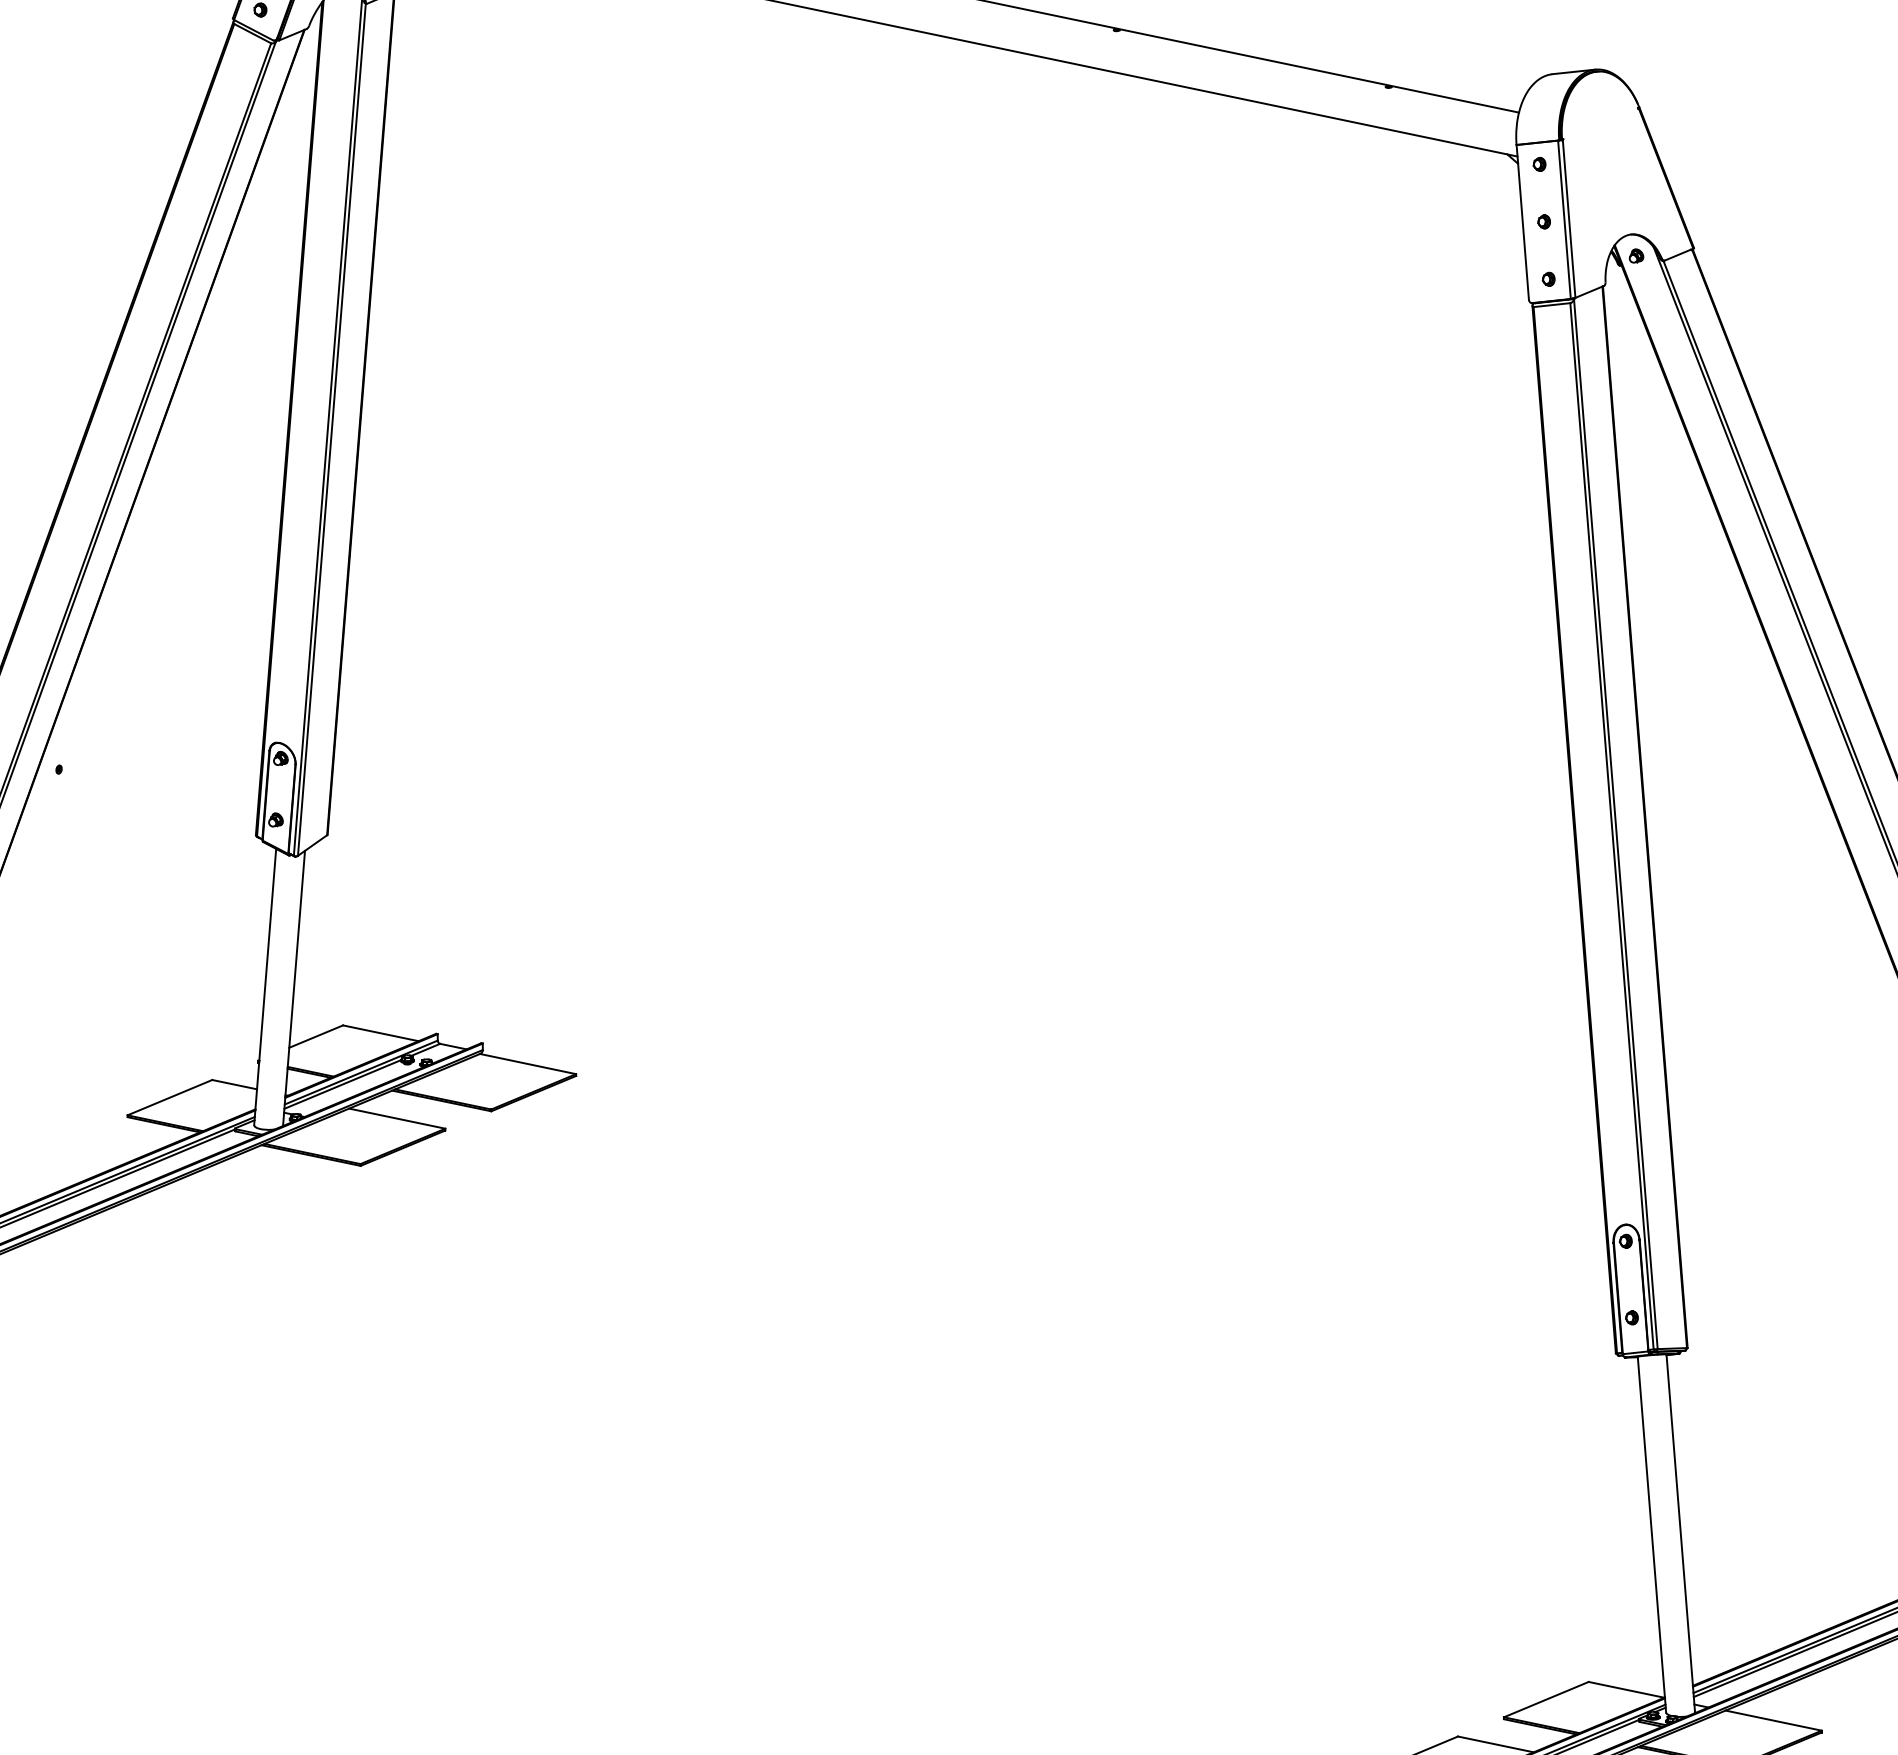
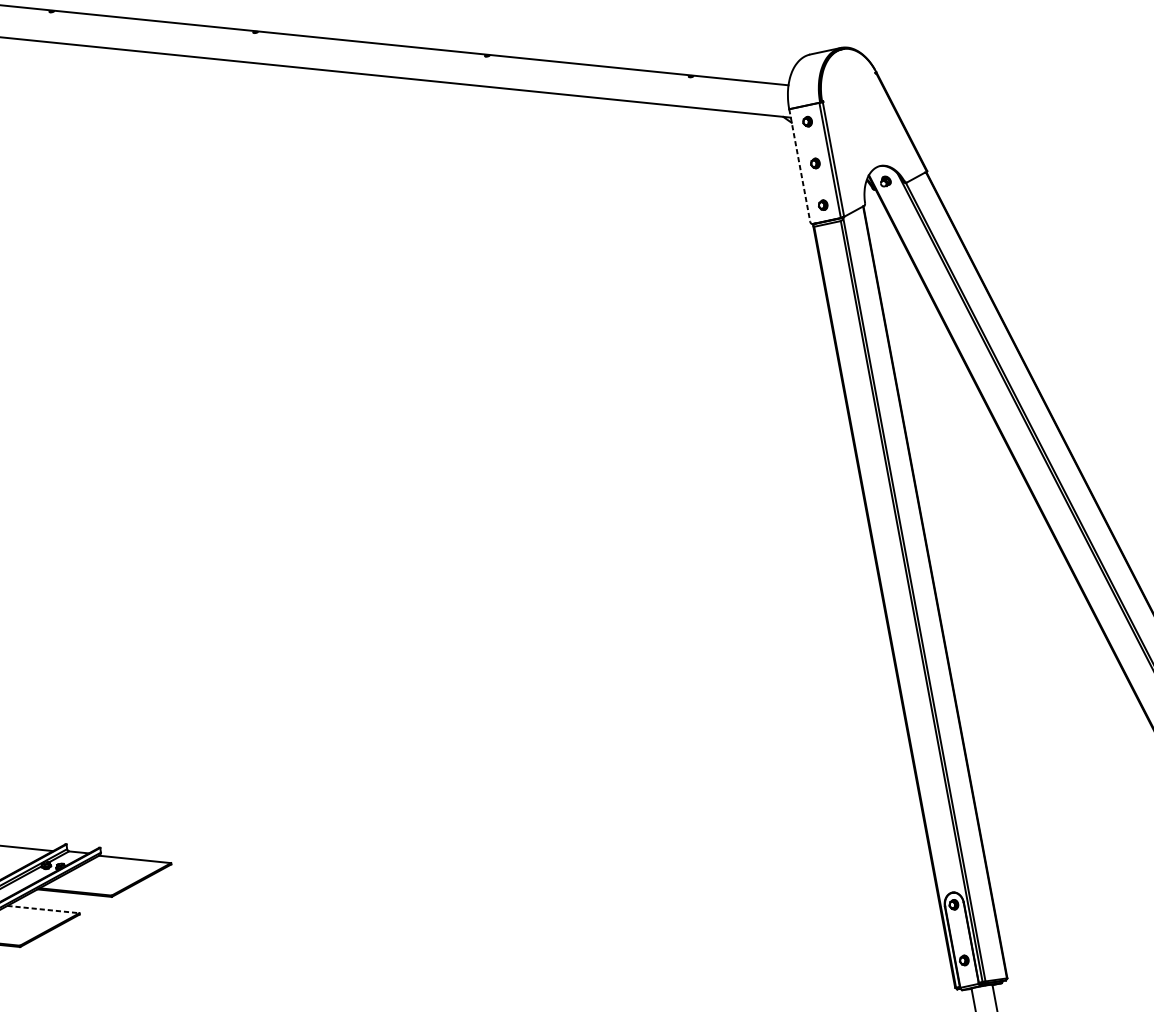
line: (1522, 222) -> (799, 165), solid -> dashed
line: (397, 1118) -> (43, 909), solid -> dashed

